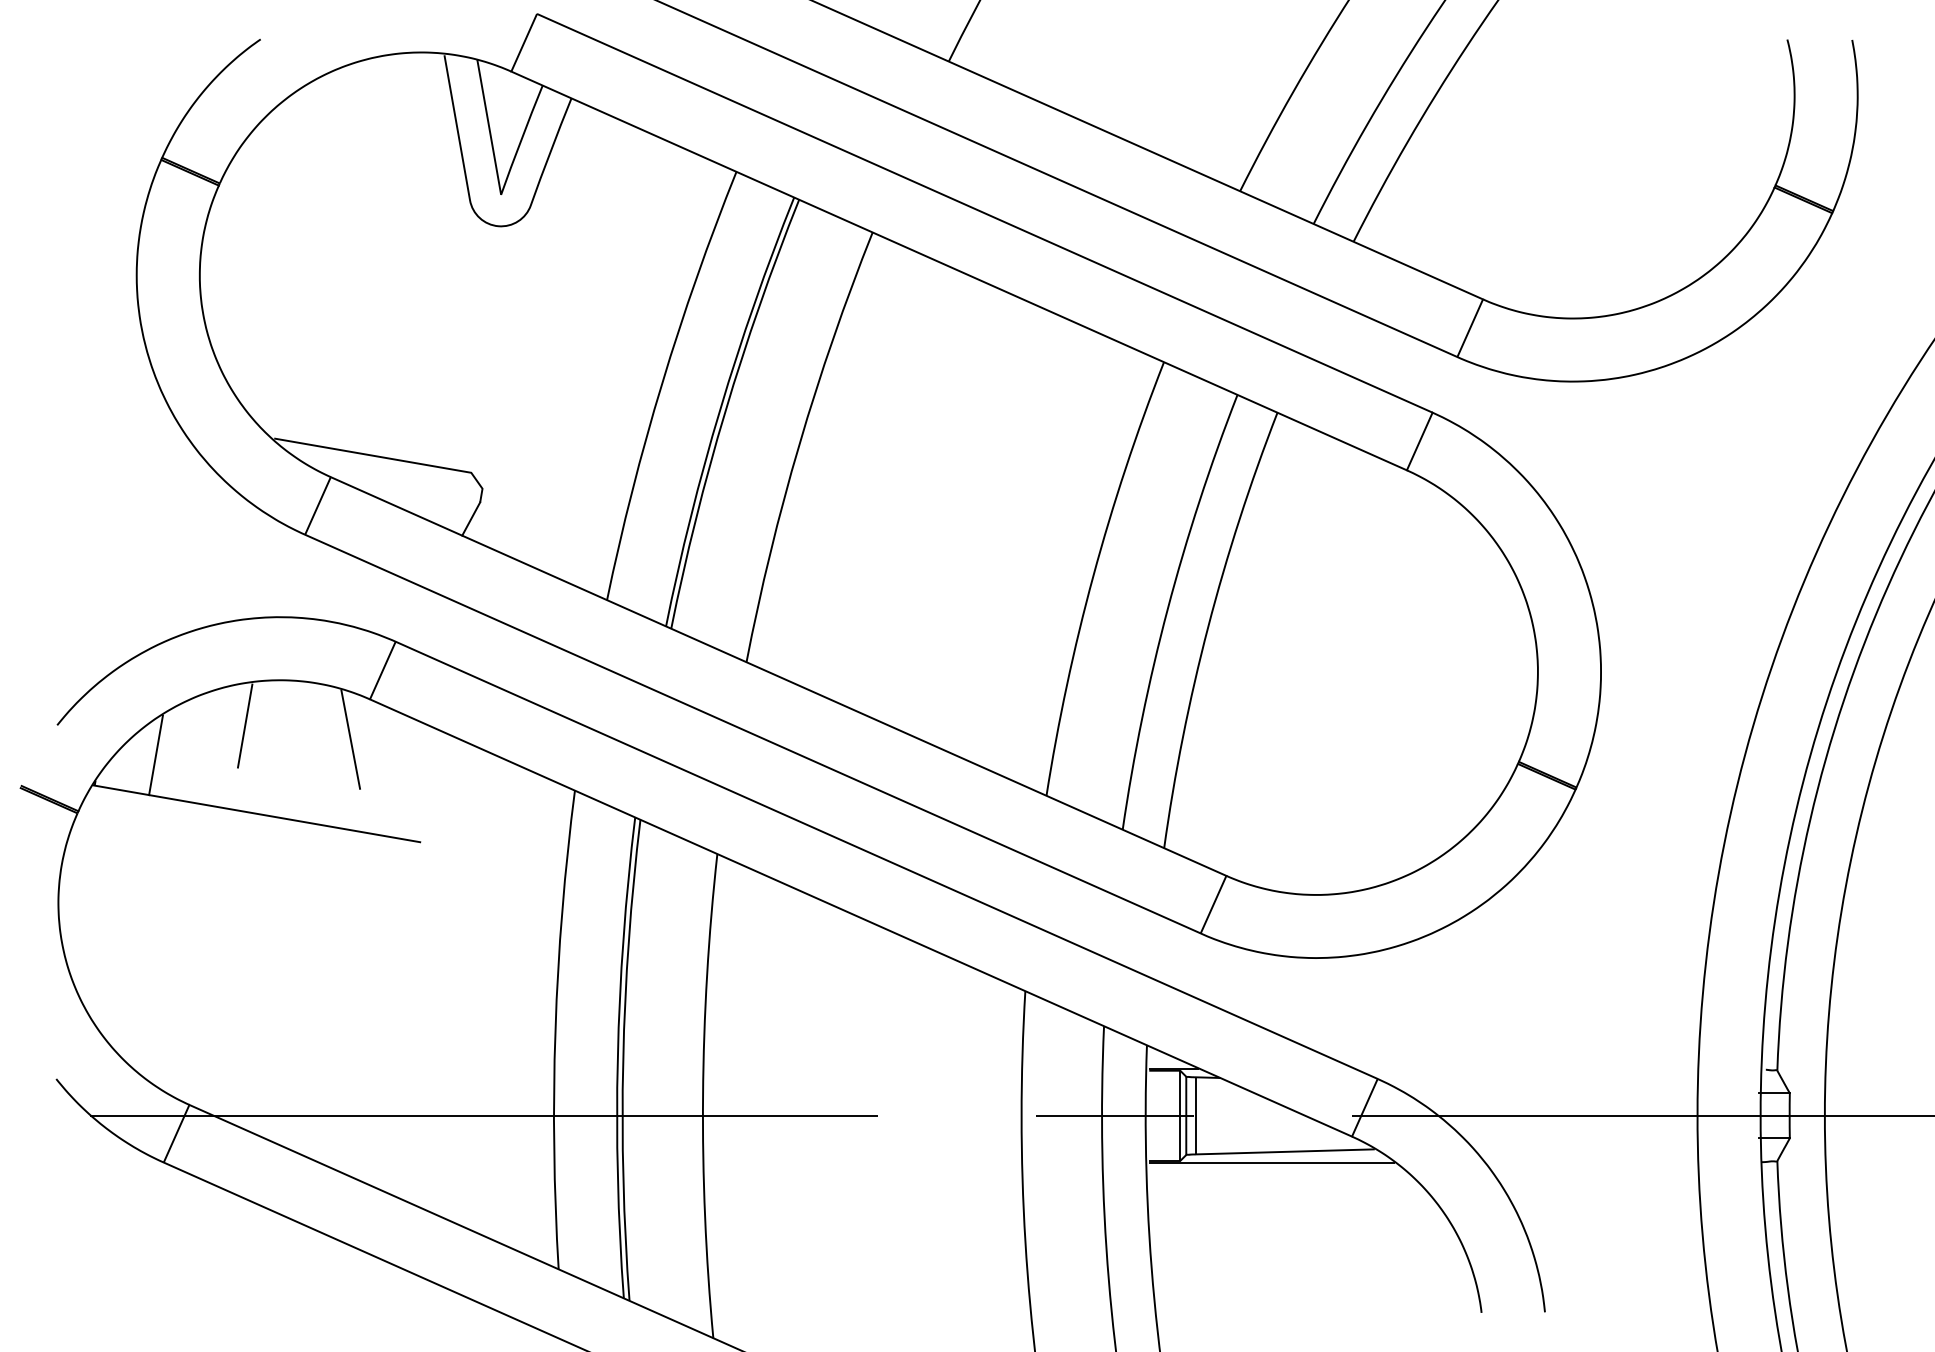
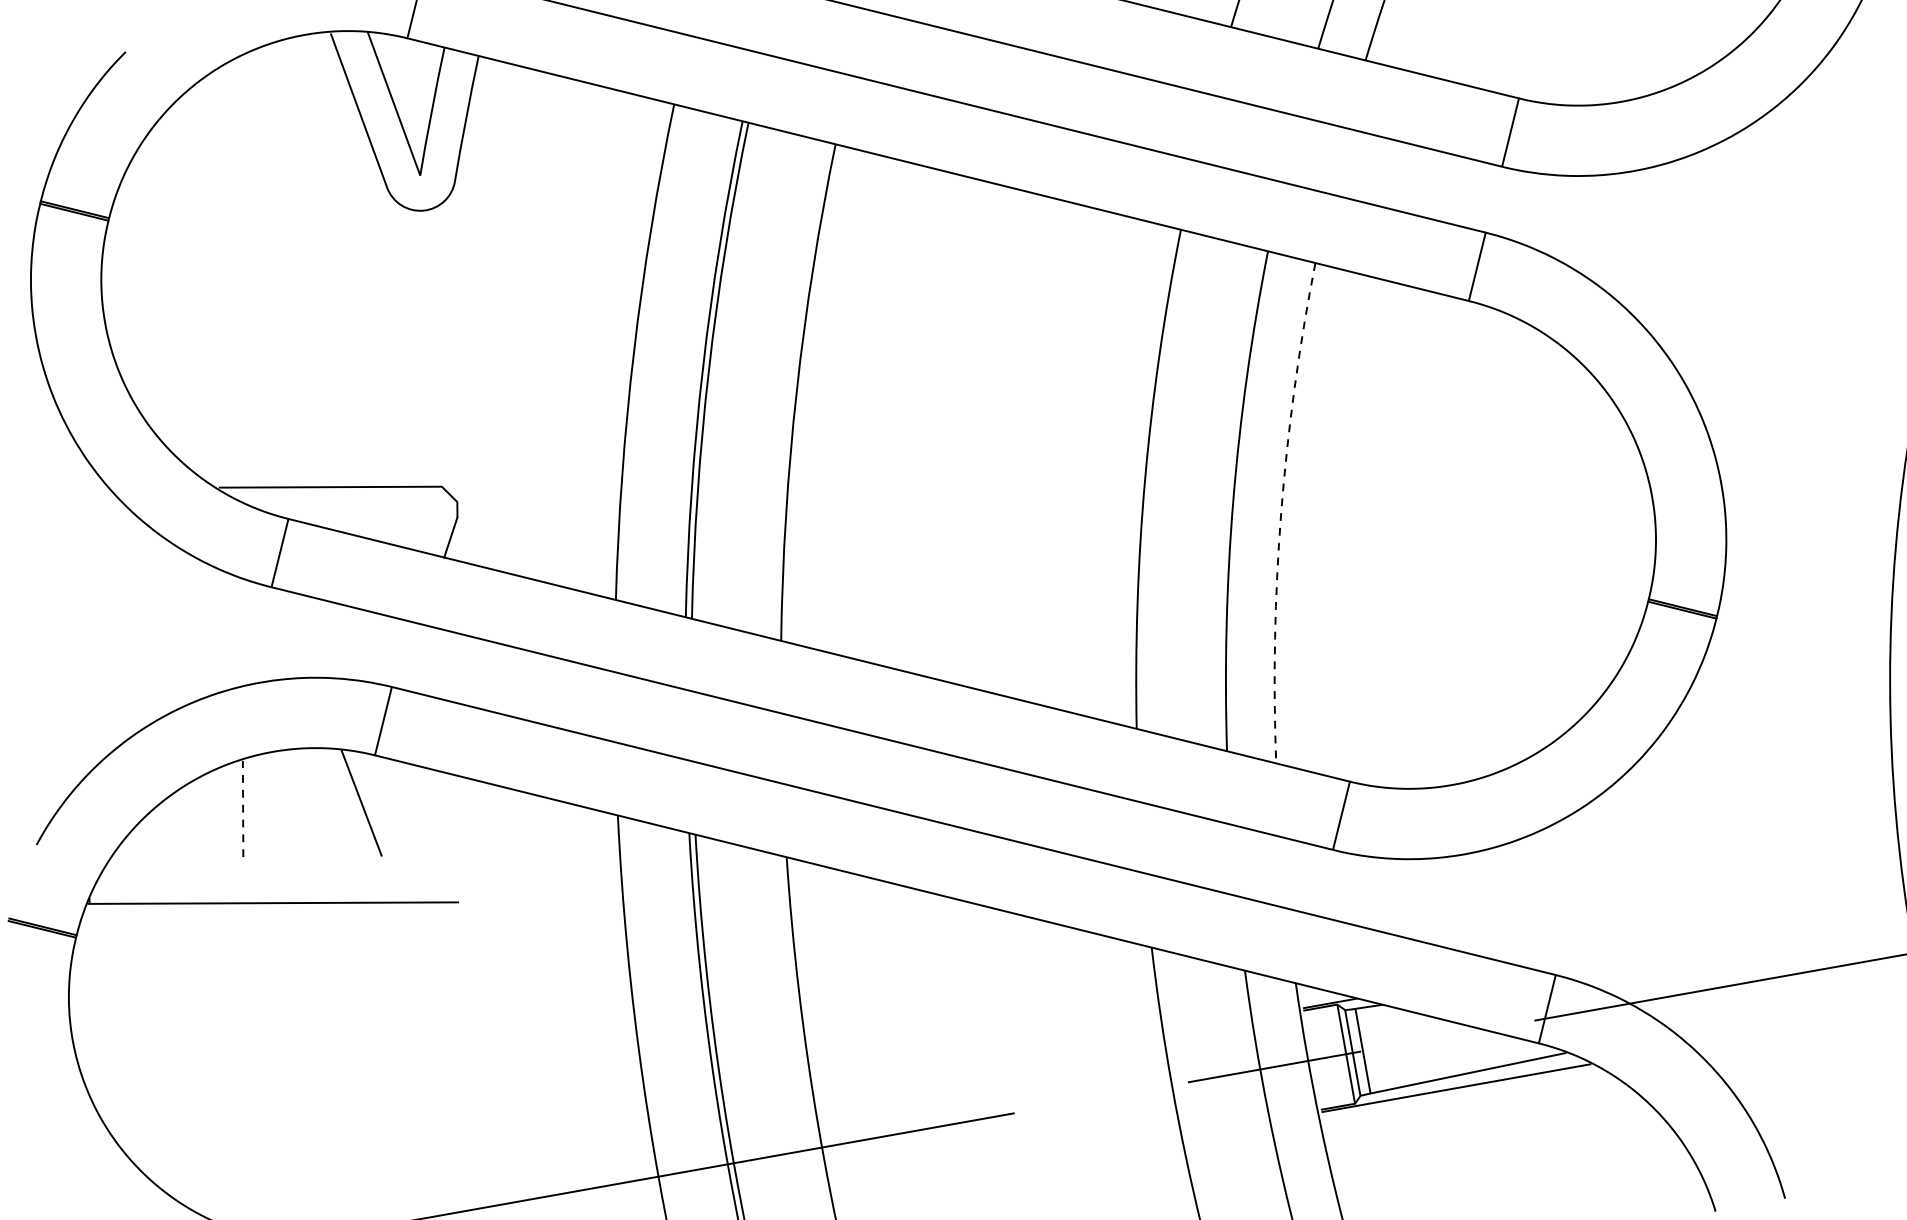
line: (1208, 627) -> (1281, 512), solid -> dashed
line: (245, 725) -> (243, 808), solid -> dashed
line: (155, 755) -> (150, 858), removed

